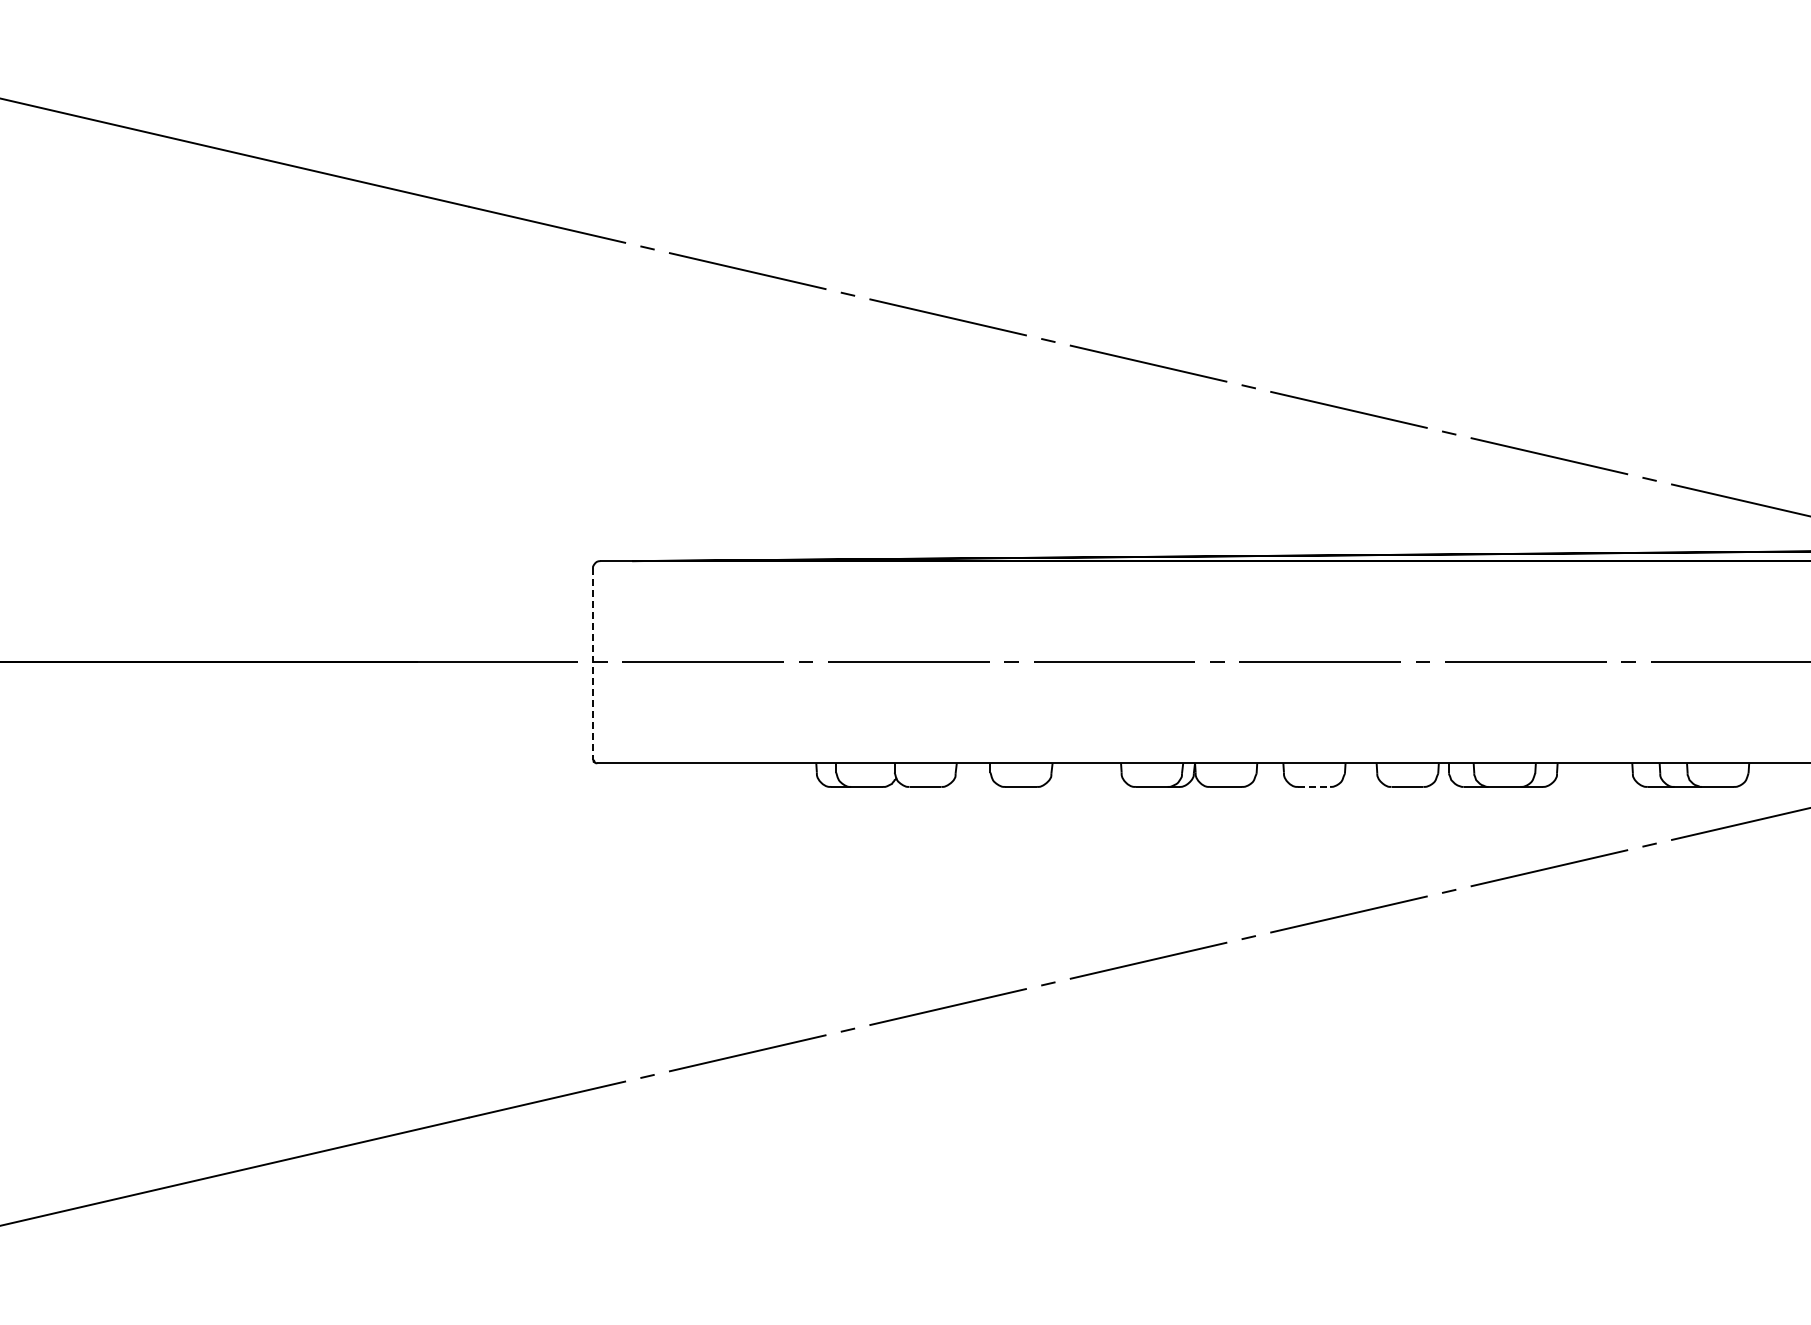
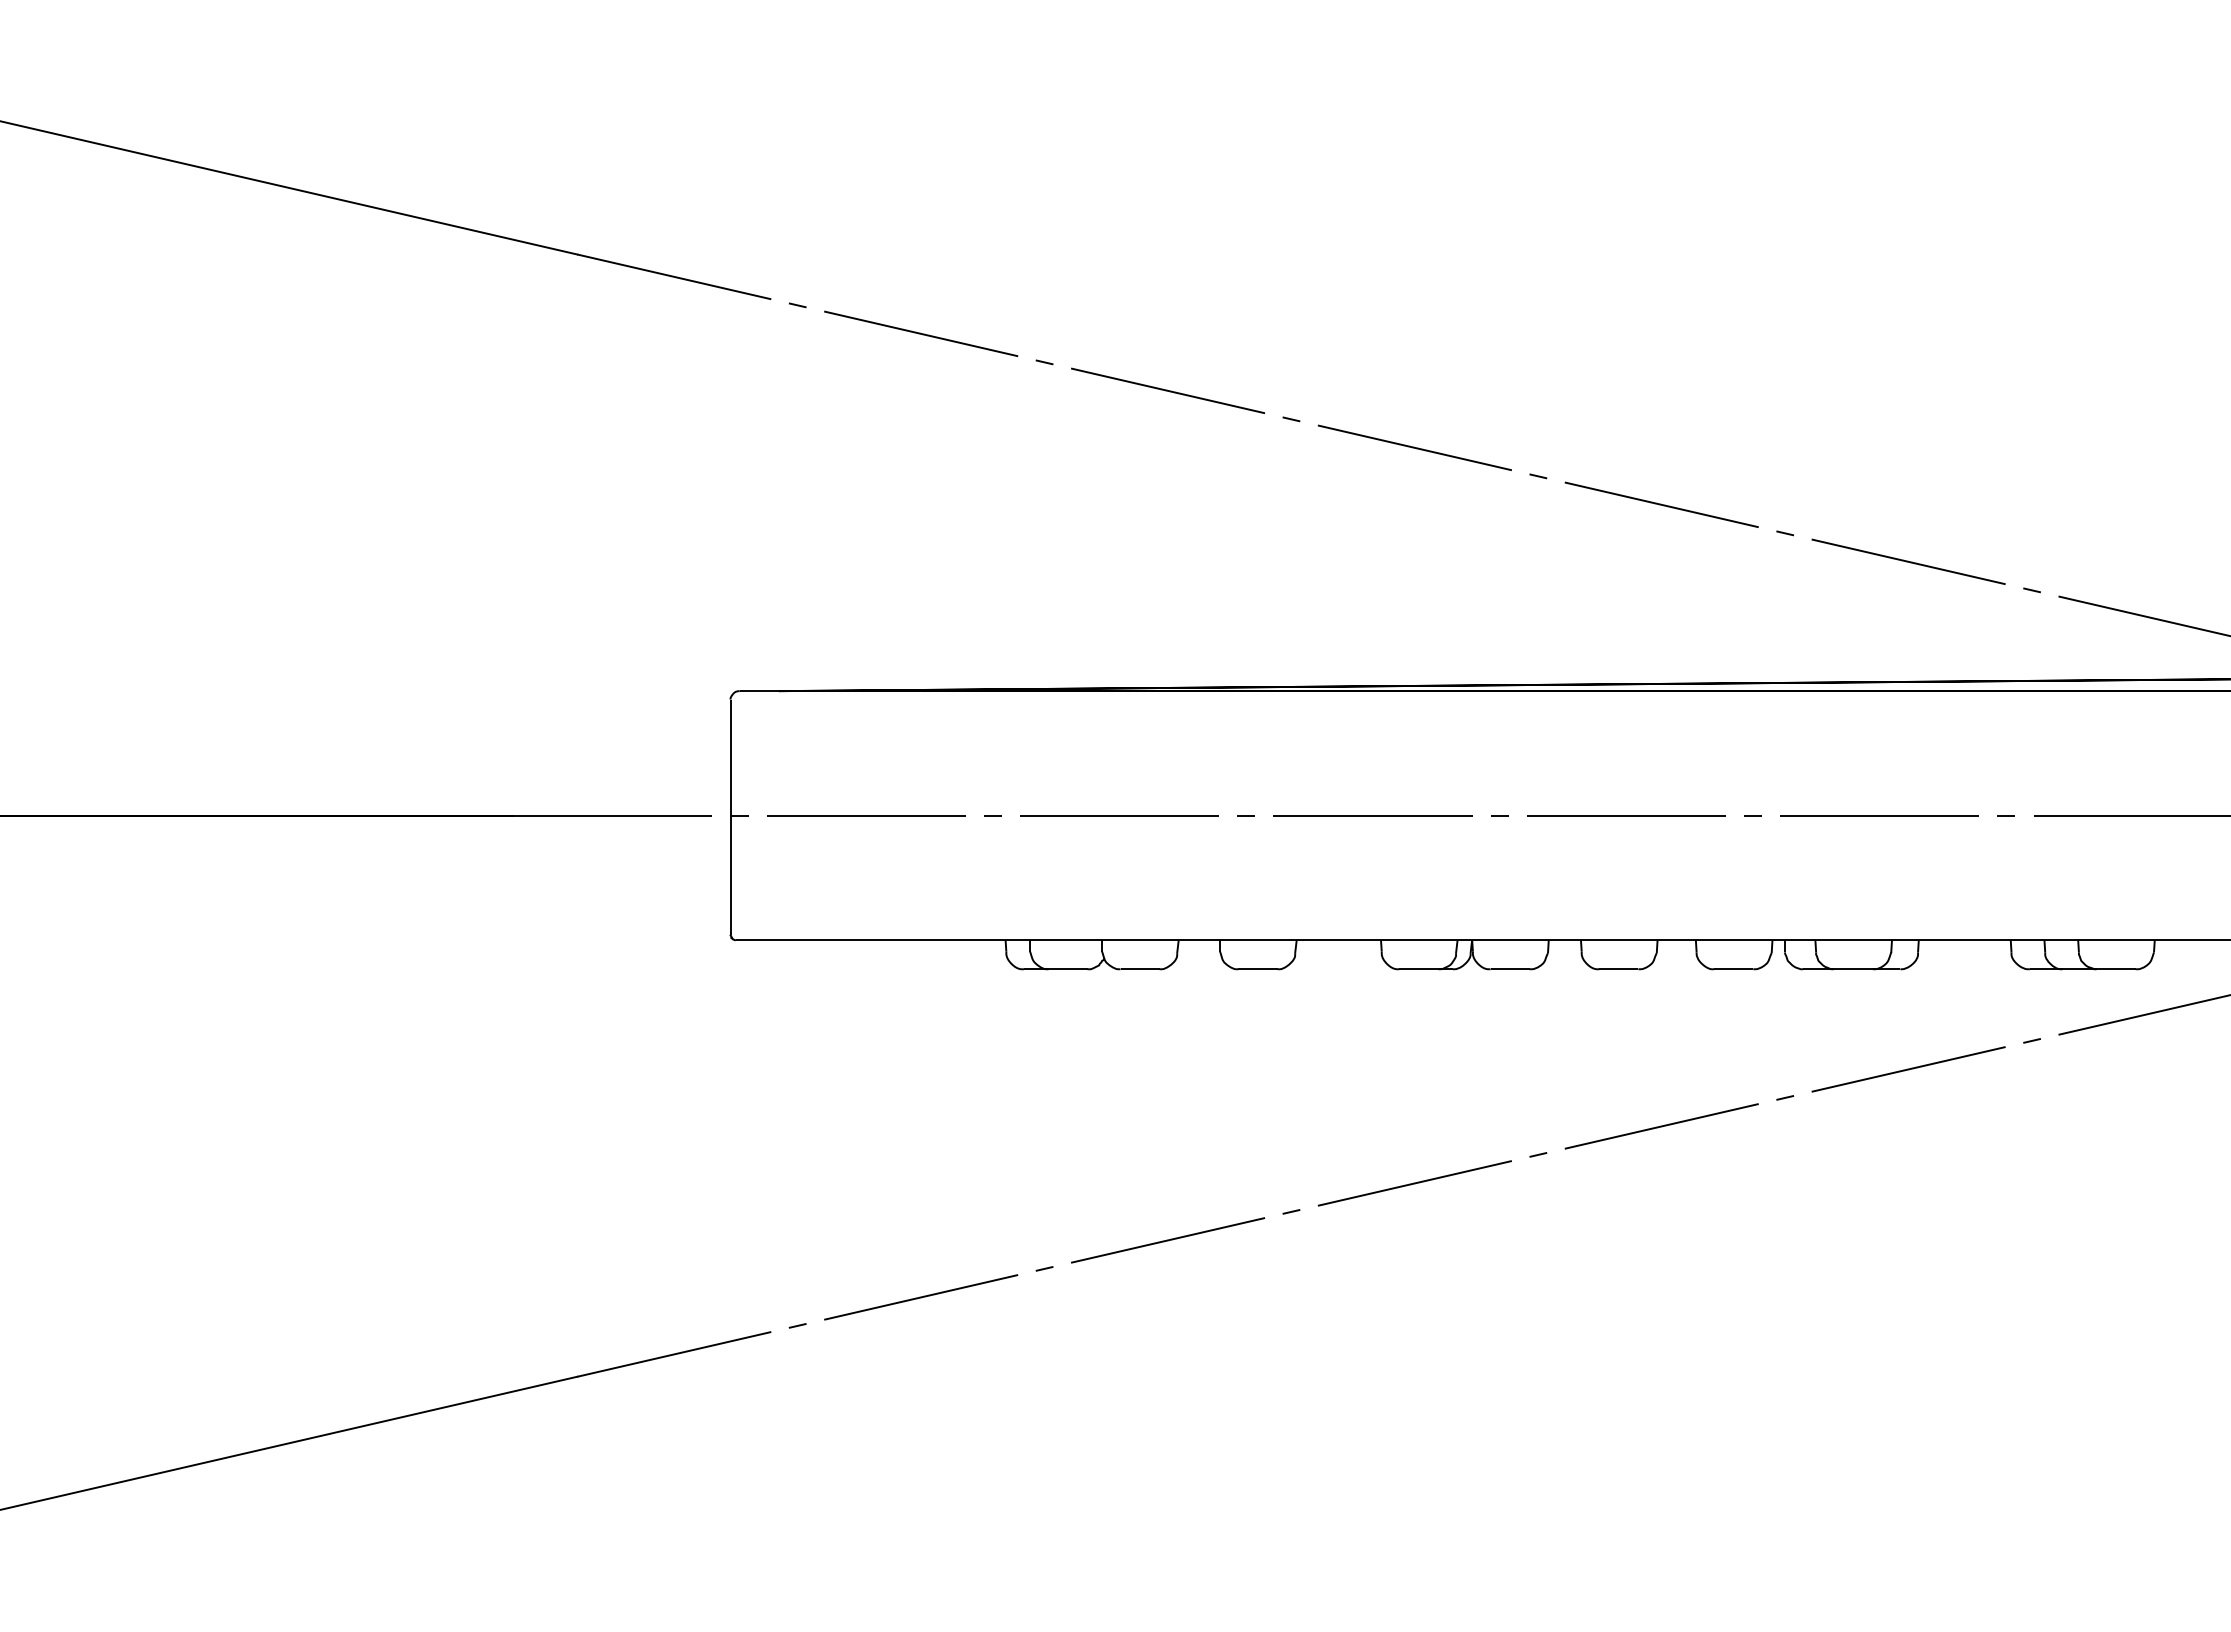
line: (592, 663) -> (729, 817), dashed -> solid
line: (1314, 786) -> (1619, 968), dashed -> solid

